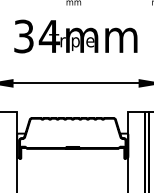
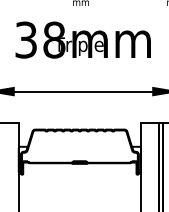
text: (48, 35) -> (53, 39), 34mm -> 38mm

